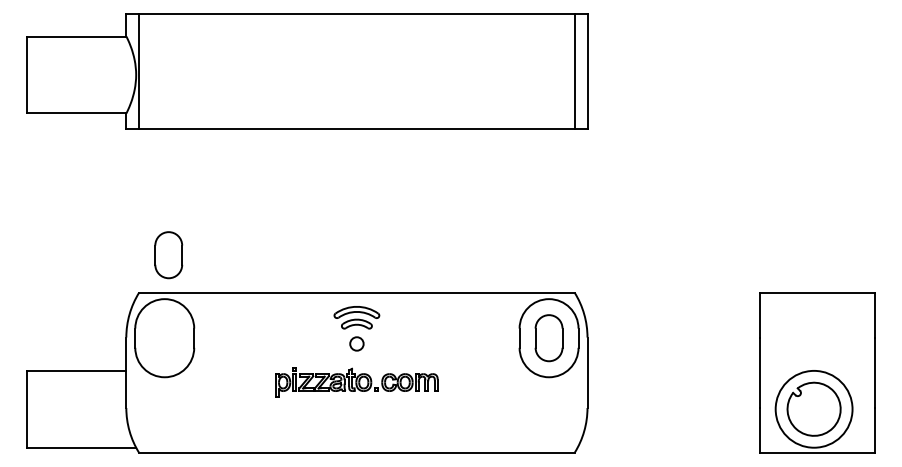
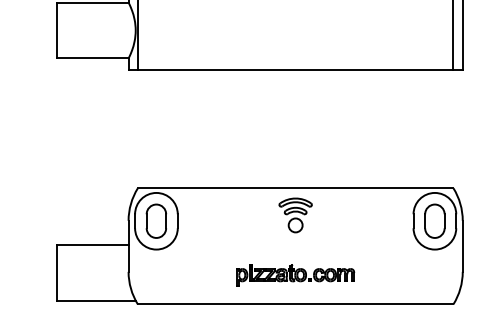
part: (168, 255) -> (156, 221), moved
circle: (356, 343) -> (295, 225), size x1.43
part: (356, 382) -> (295, 275), moved

